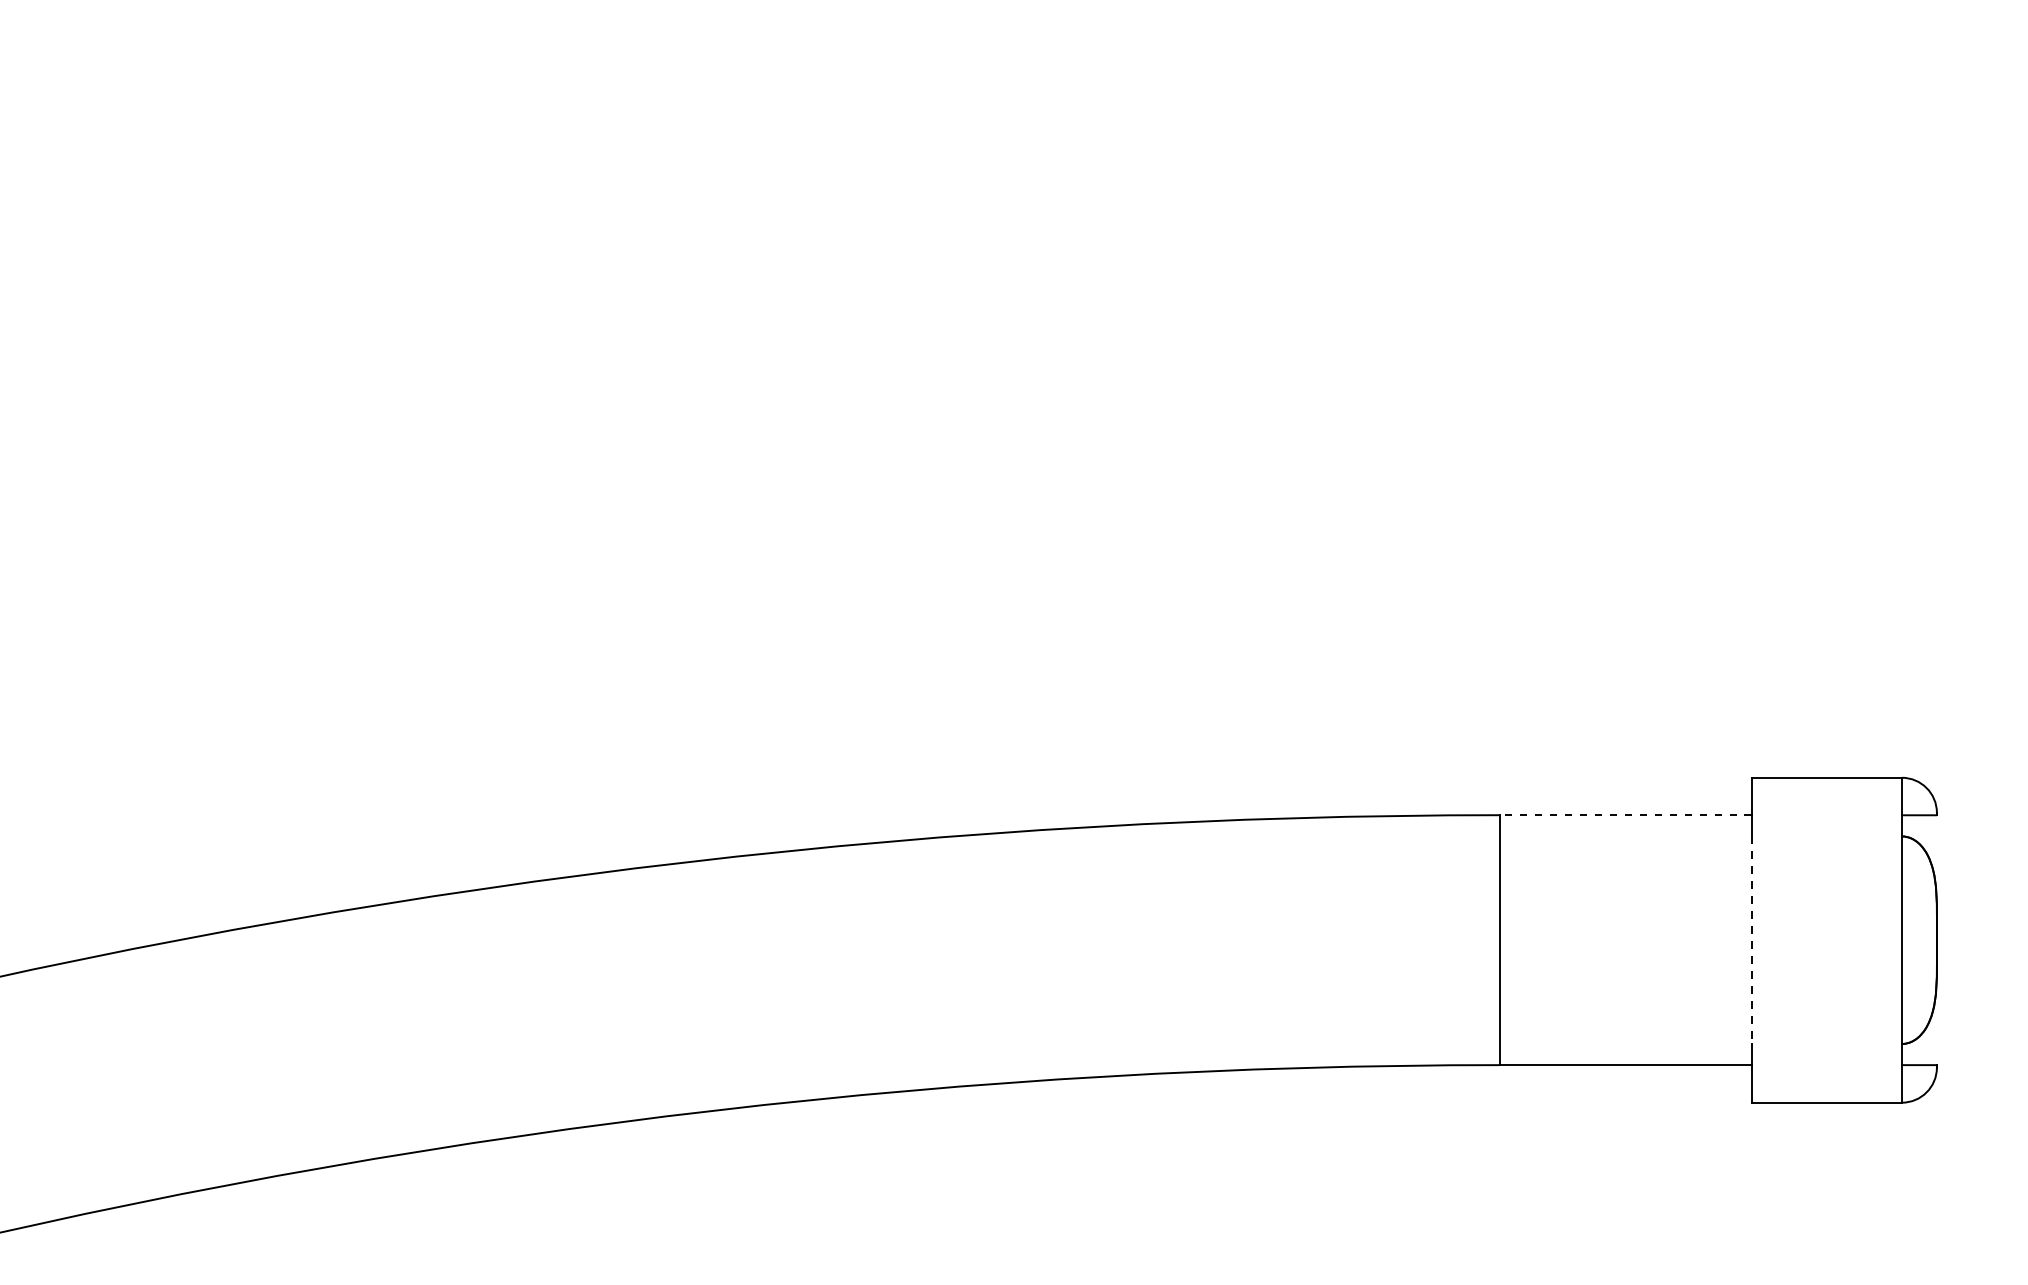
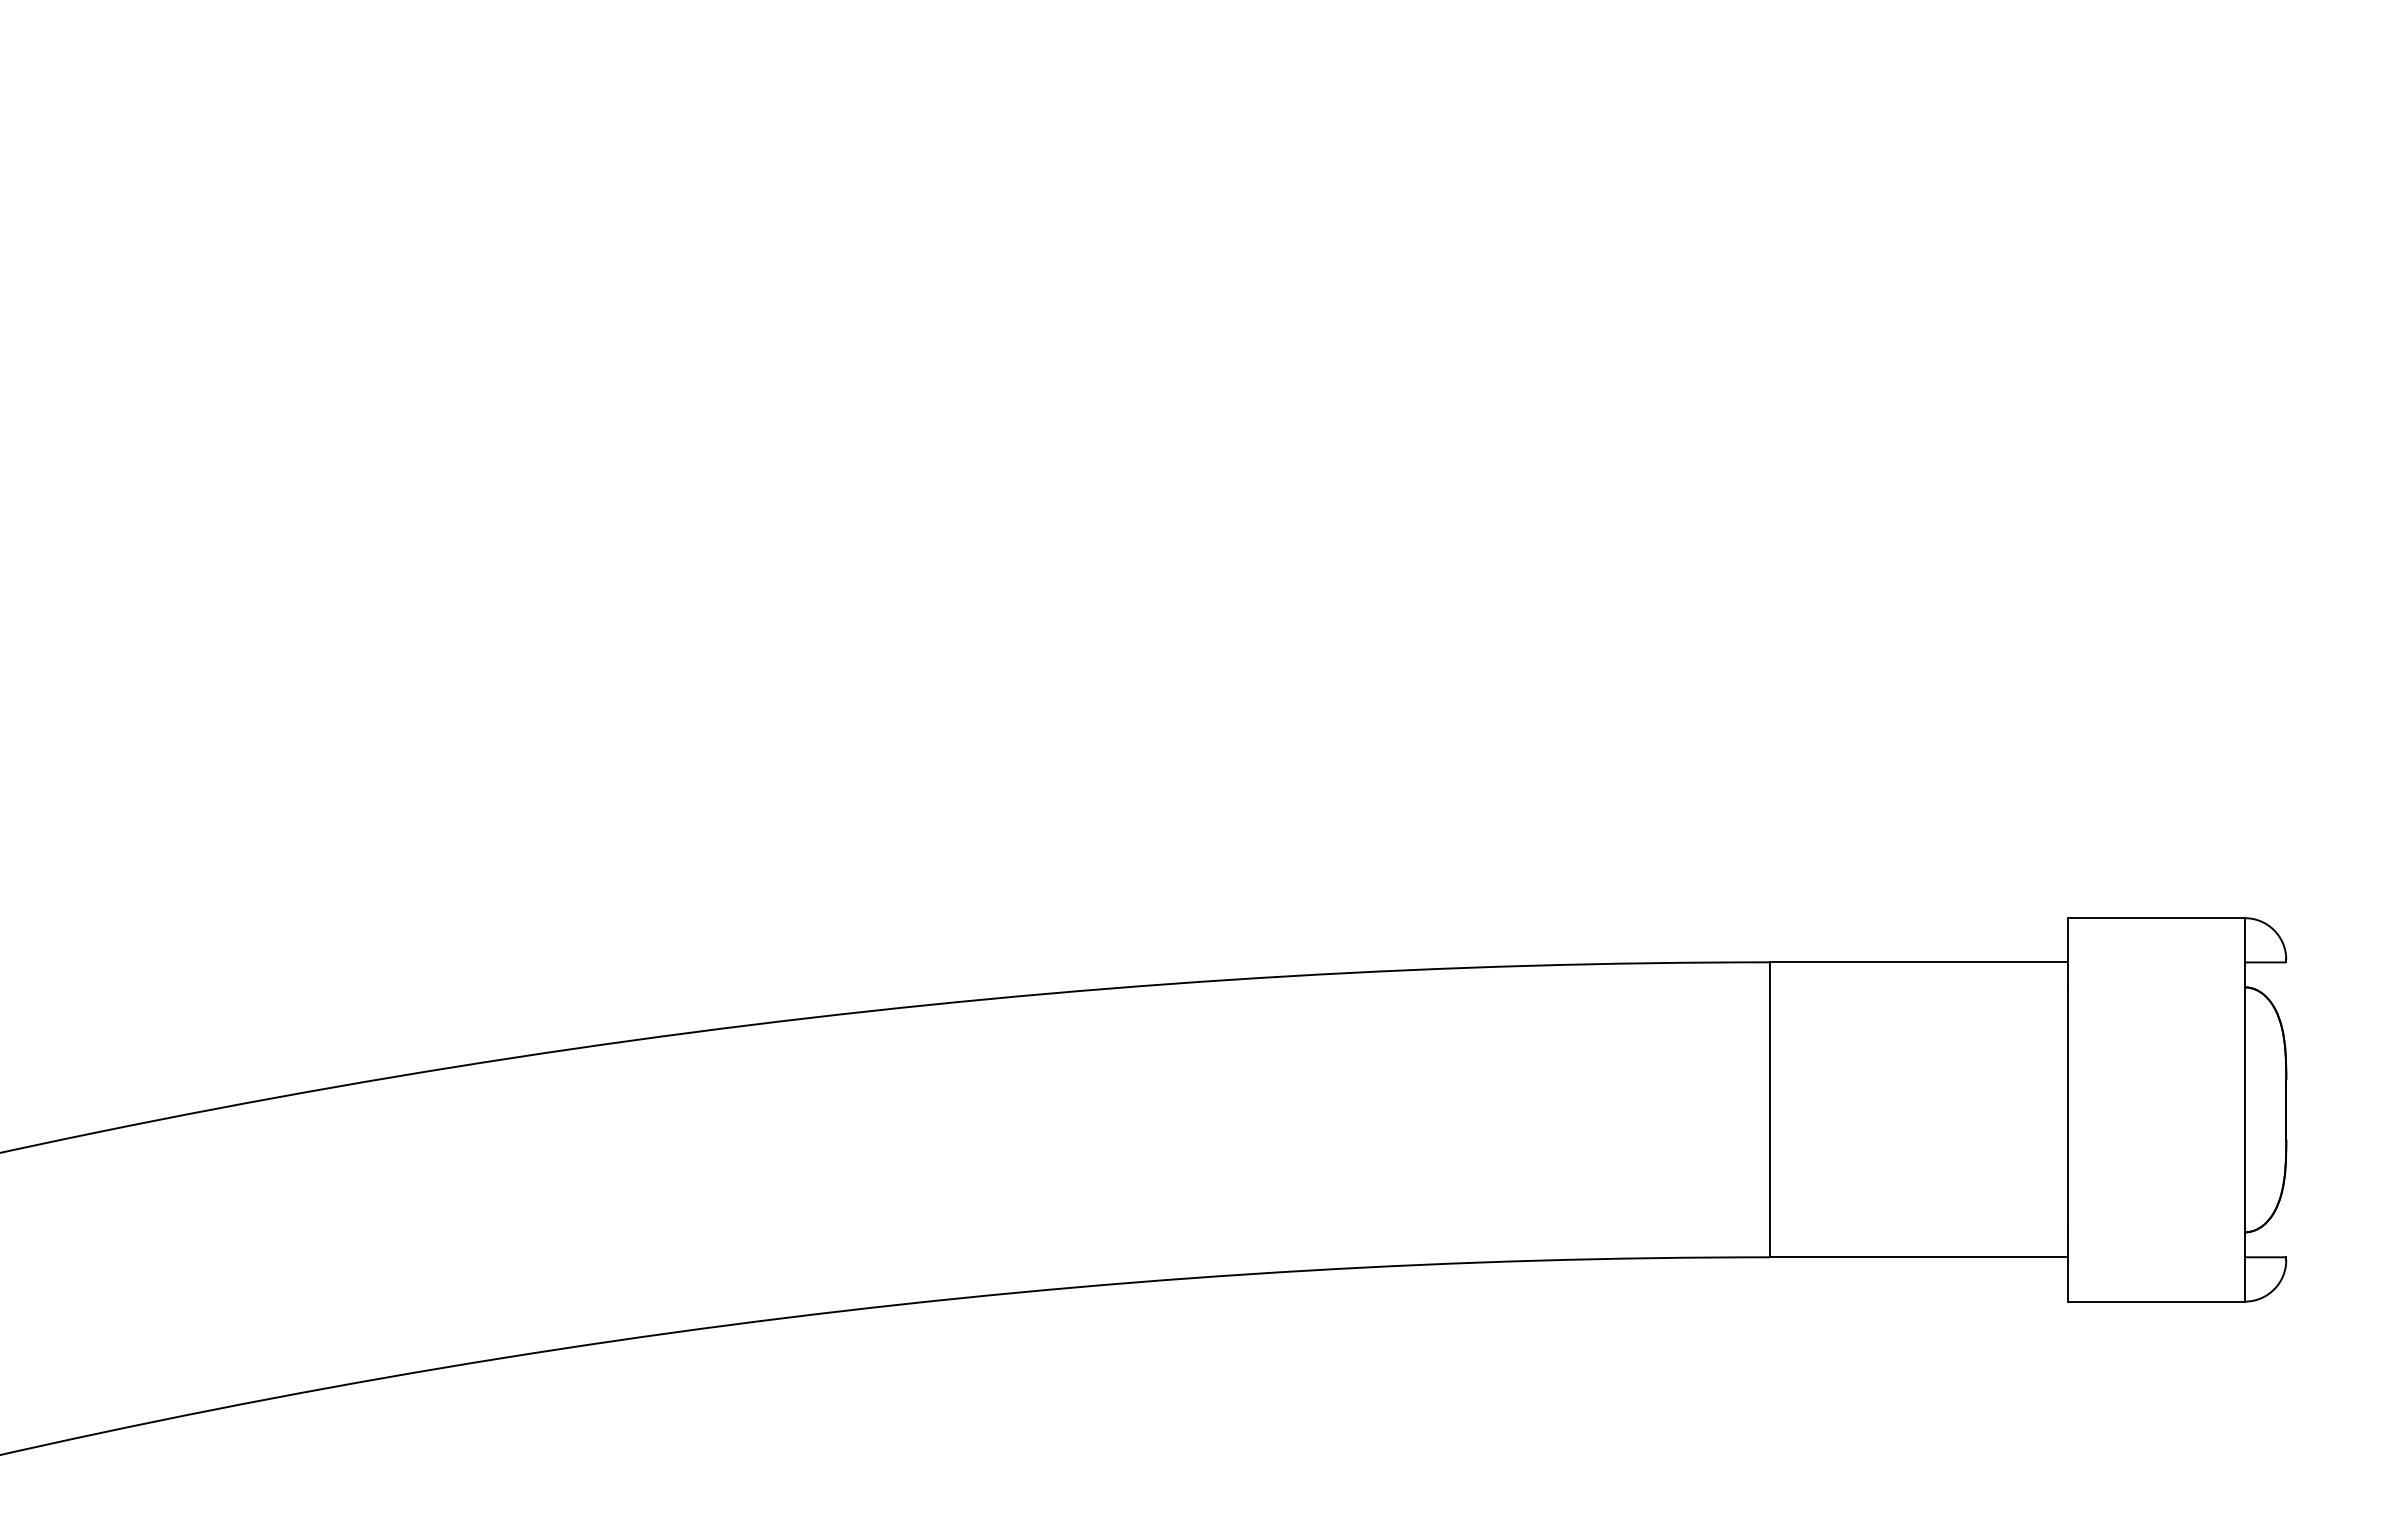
line: (1626, 815) -> (1919, 962), dashed -> solid
line: (1751, 940) -> (2067, 1110), dashed -> solid

